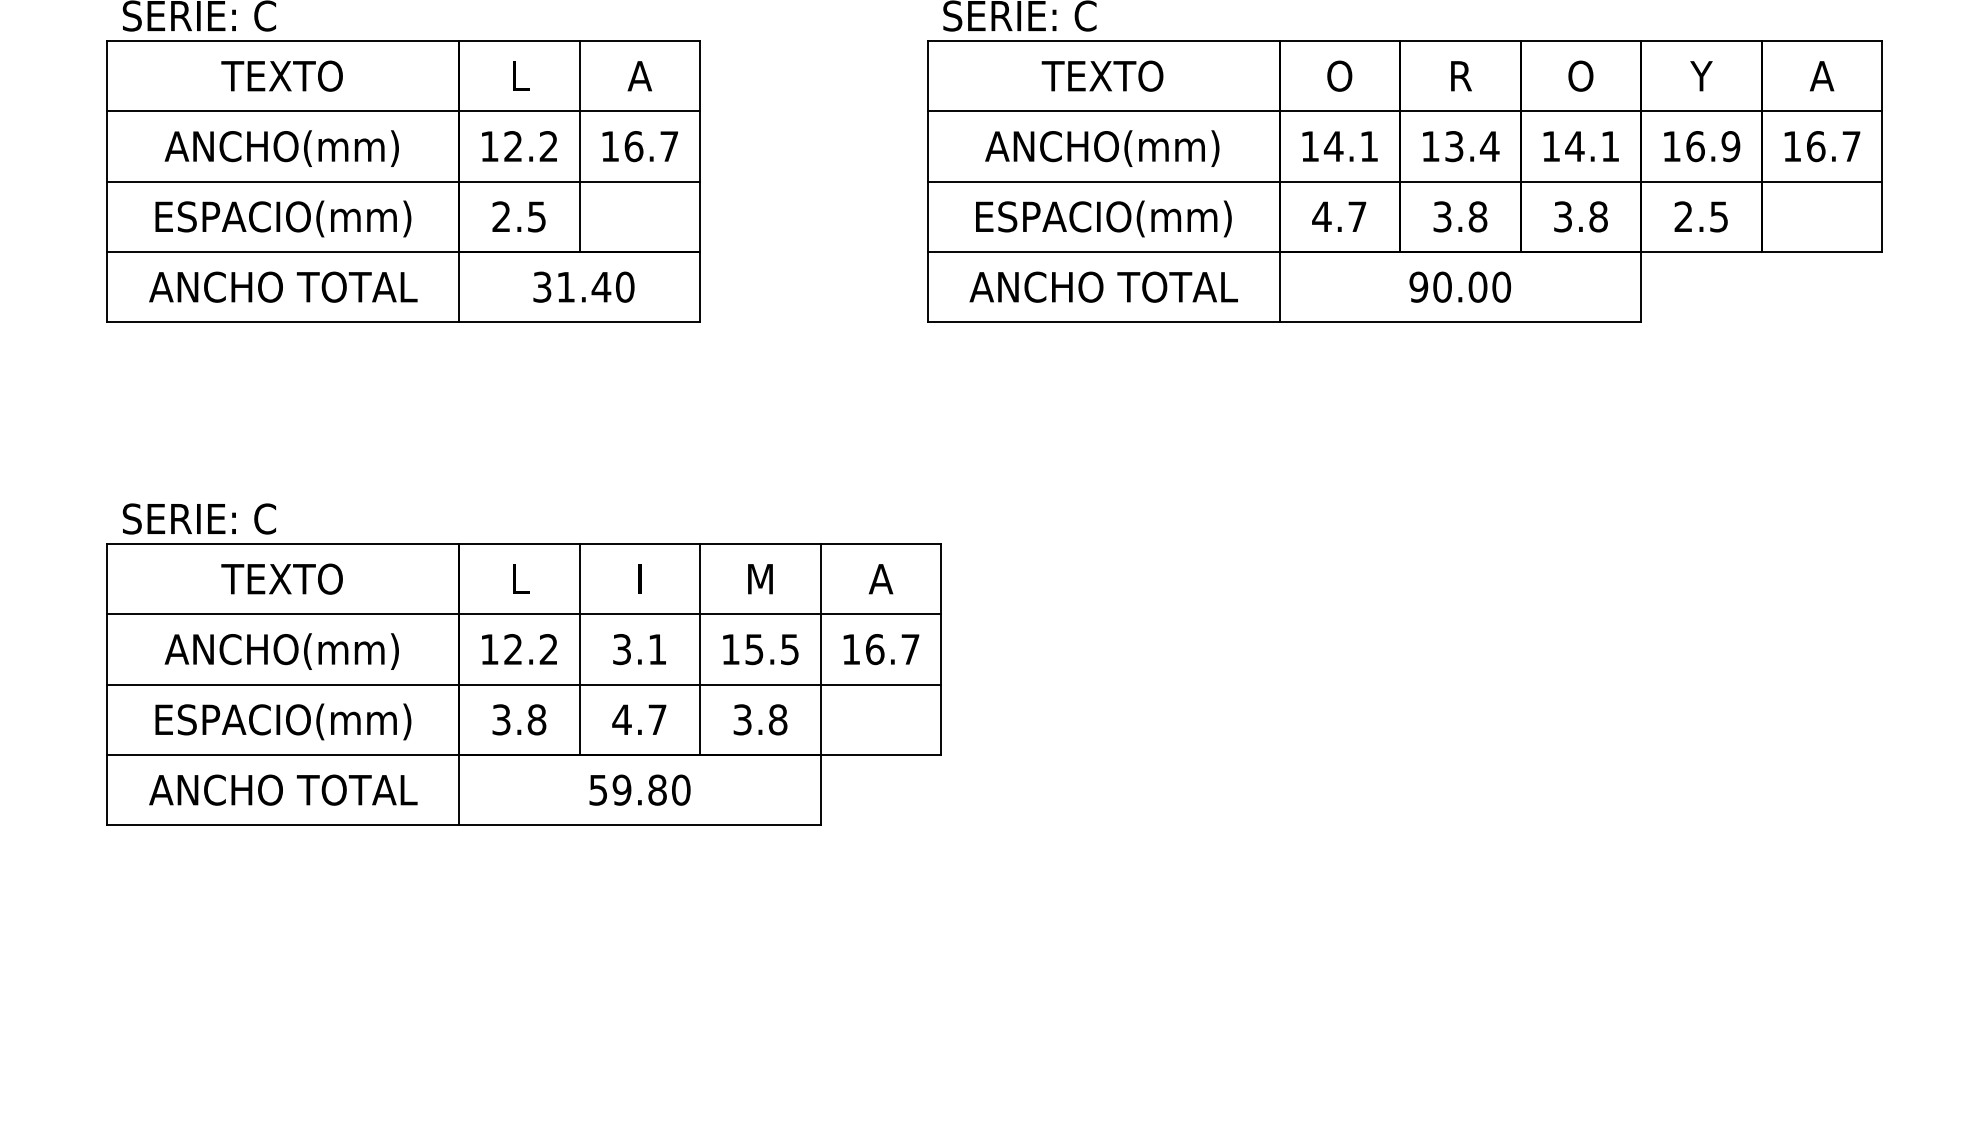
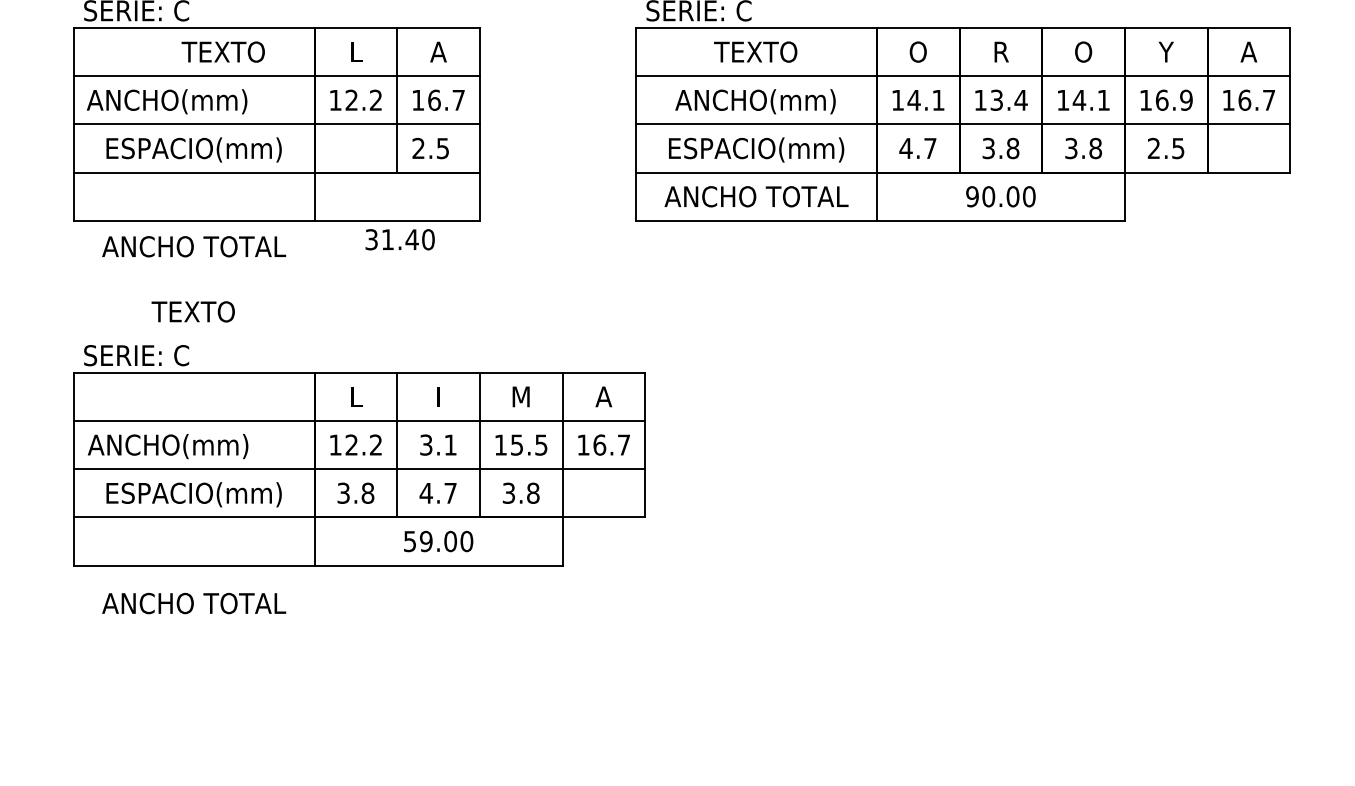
text: (280, 75) -> (222, 51), moved
text: (280, 148) -> (166, 101), moved
text: (518, 216) -> (430, 148), moved
text: (283, 286) -> (194, 246), moved
text: (582, 286) -> (399, 239), moved
text: (280, 578) -> (192, 311), moved
text: (282, 651) -> (168, 446), moved
text: (283, 790) -> (194, 603), moved
text: (657, 790) -> (450, 541), 59.80 -> 59.00

